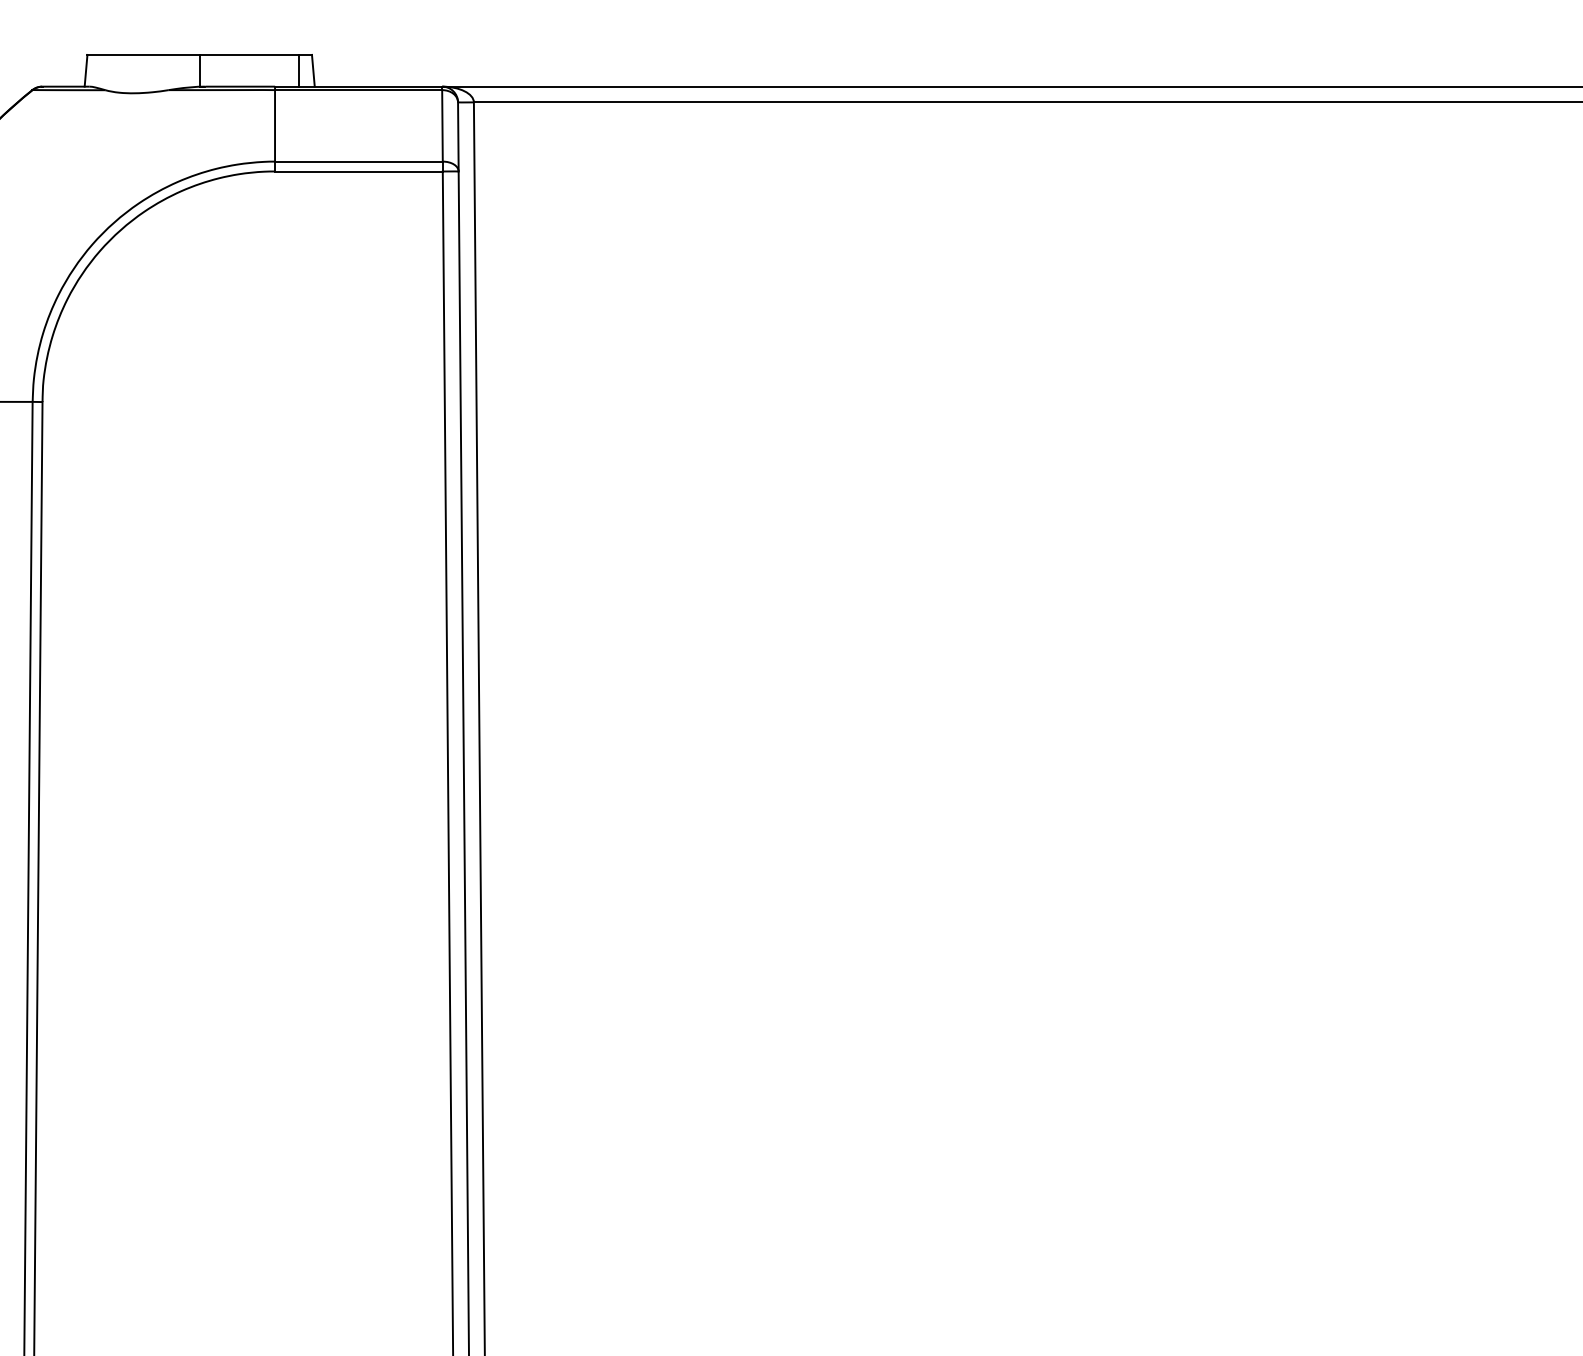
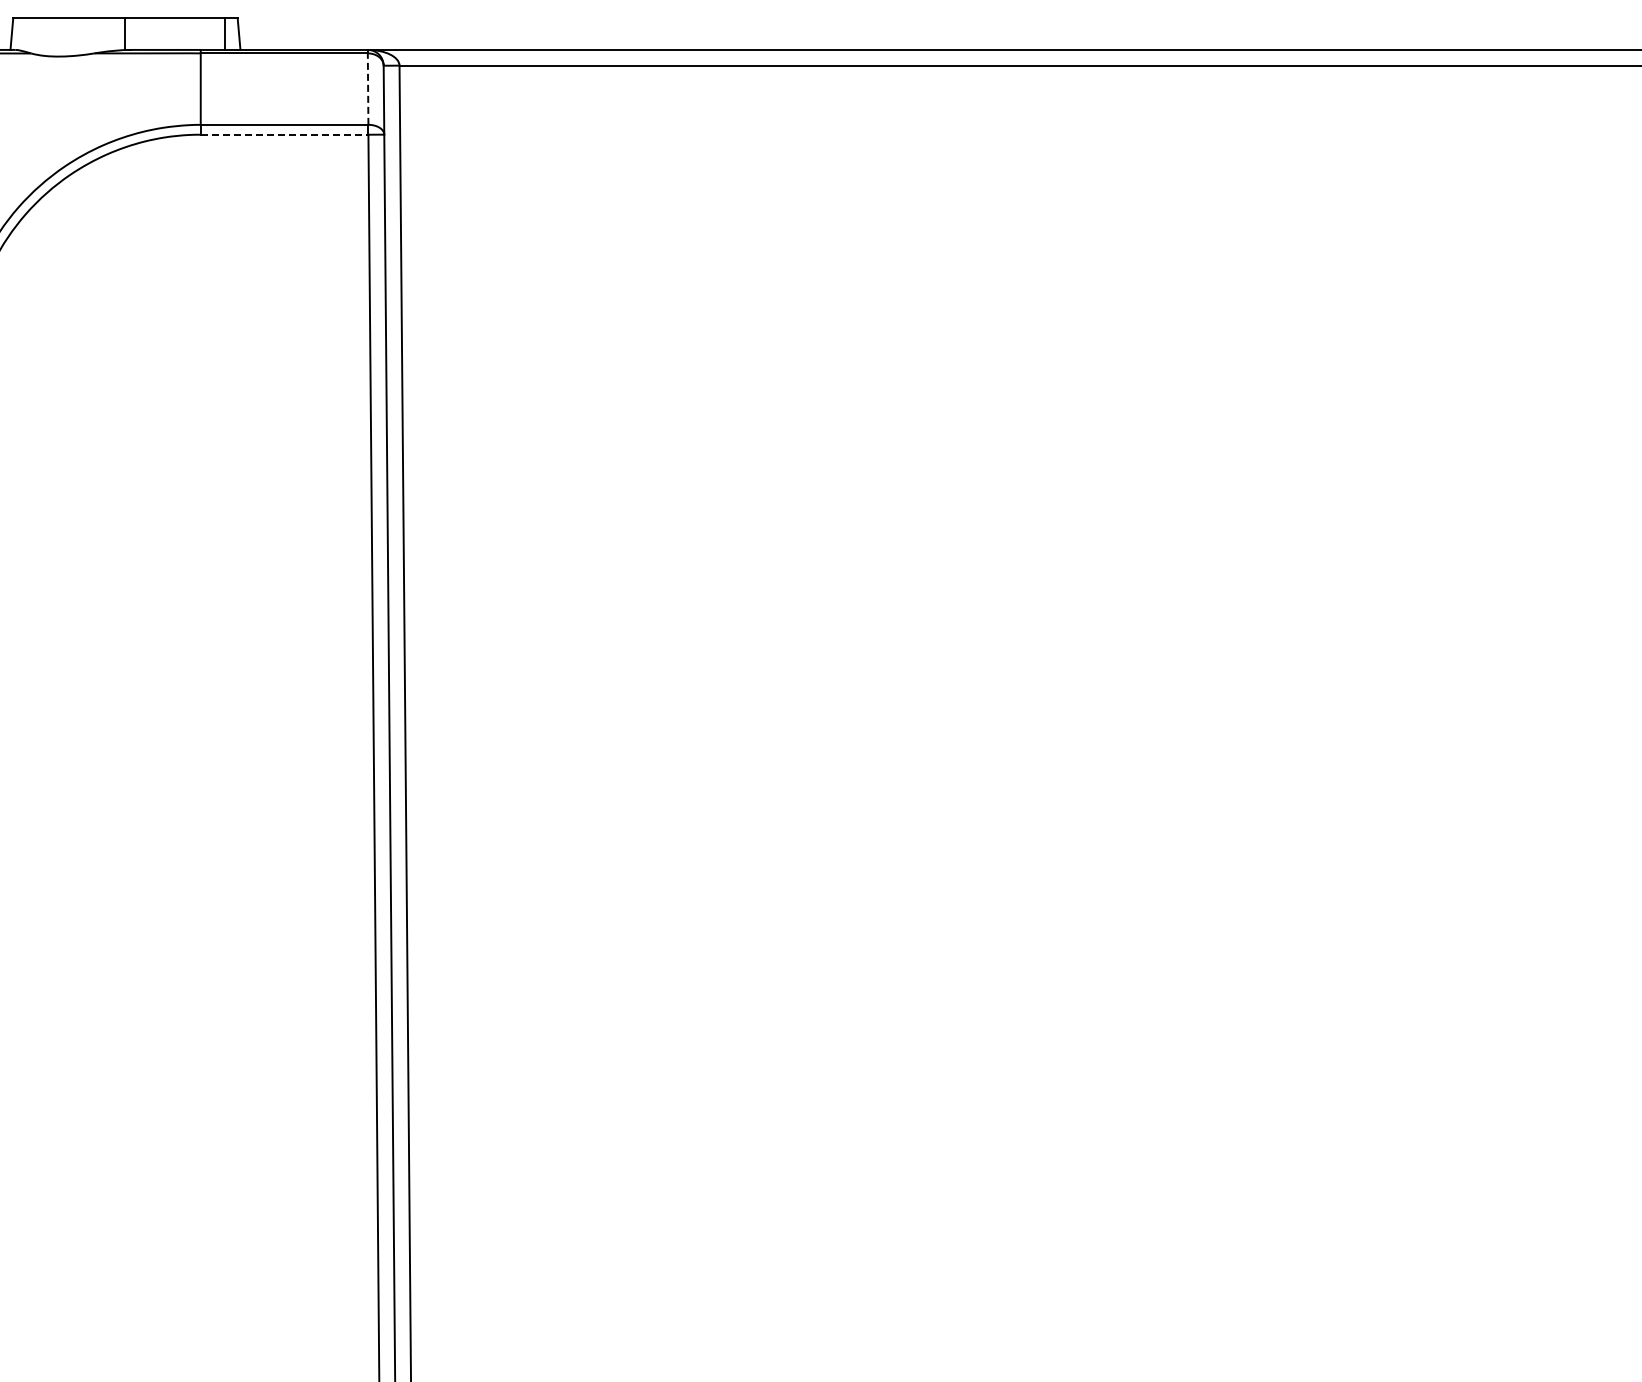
line: (442, 126) -> (368, 89), solid -> dashed
line: (358, 171) -> (284, 134), solid -> dashed

